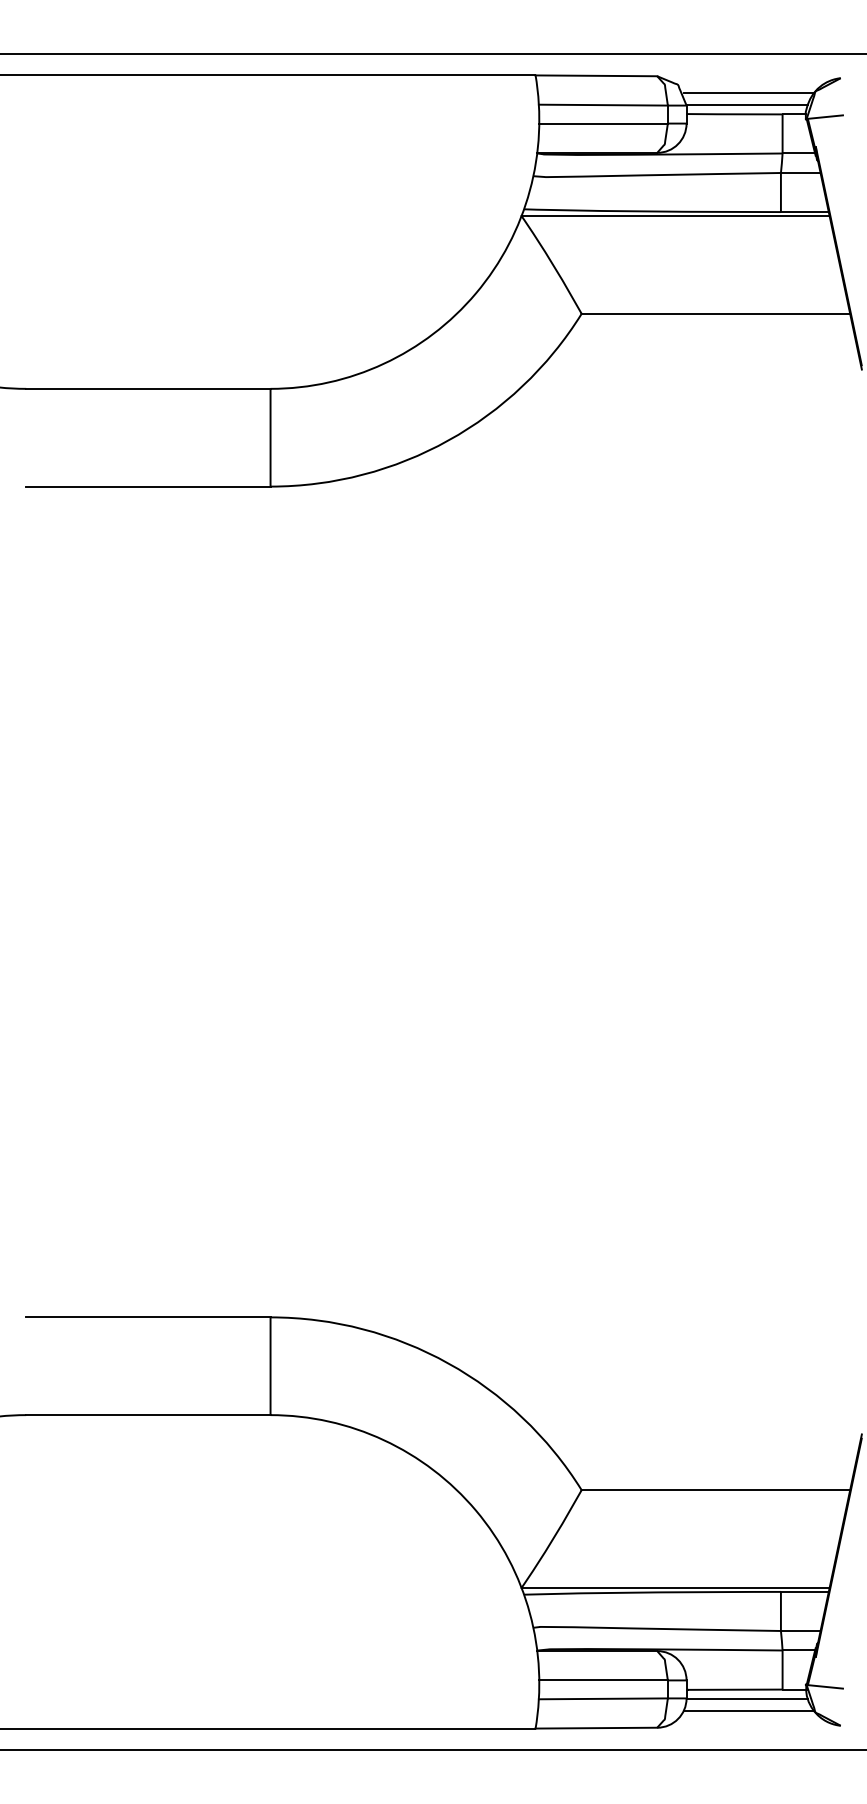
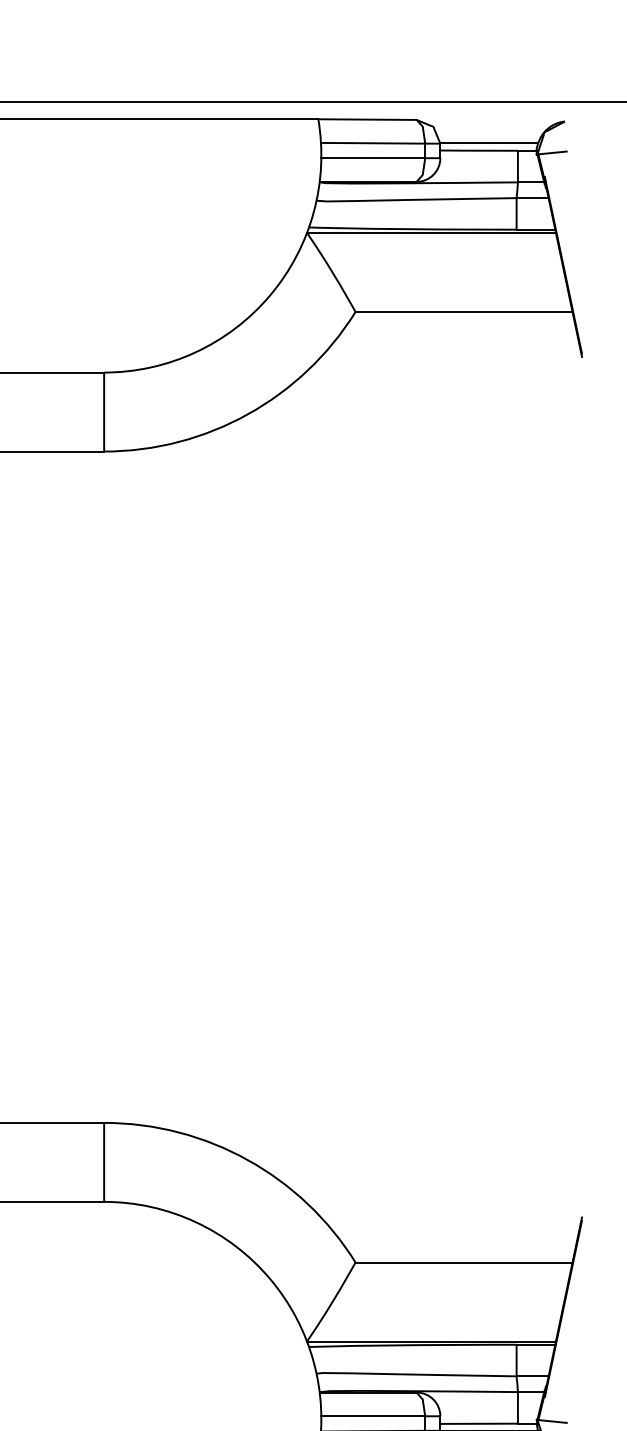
line: (748, 93) -> (490, 133), removed

